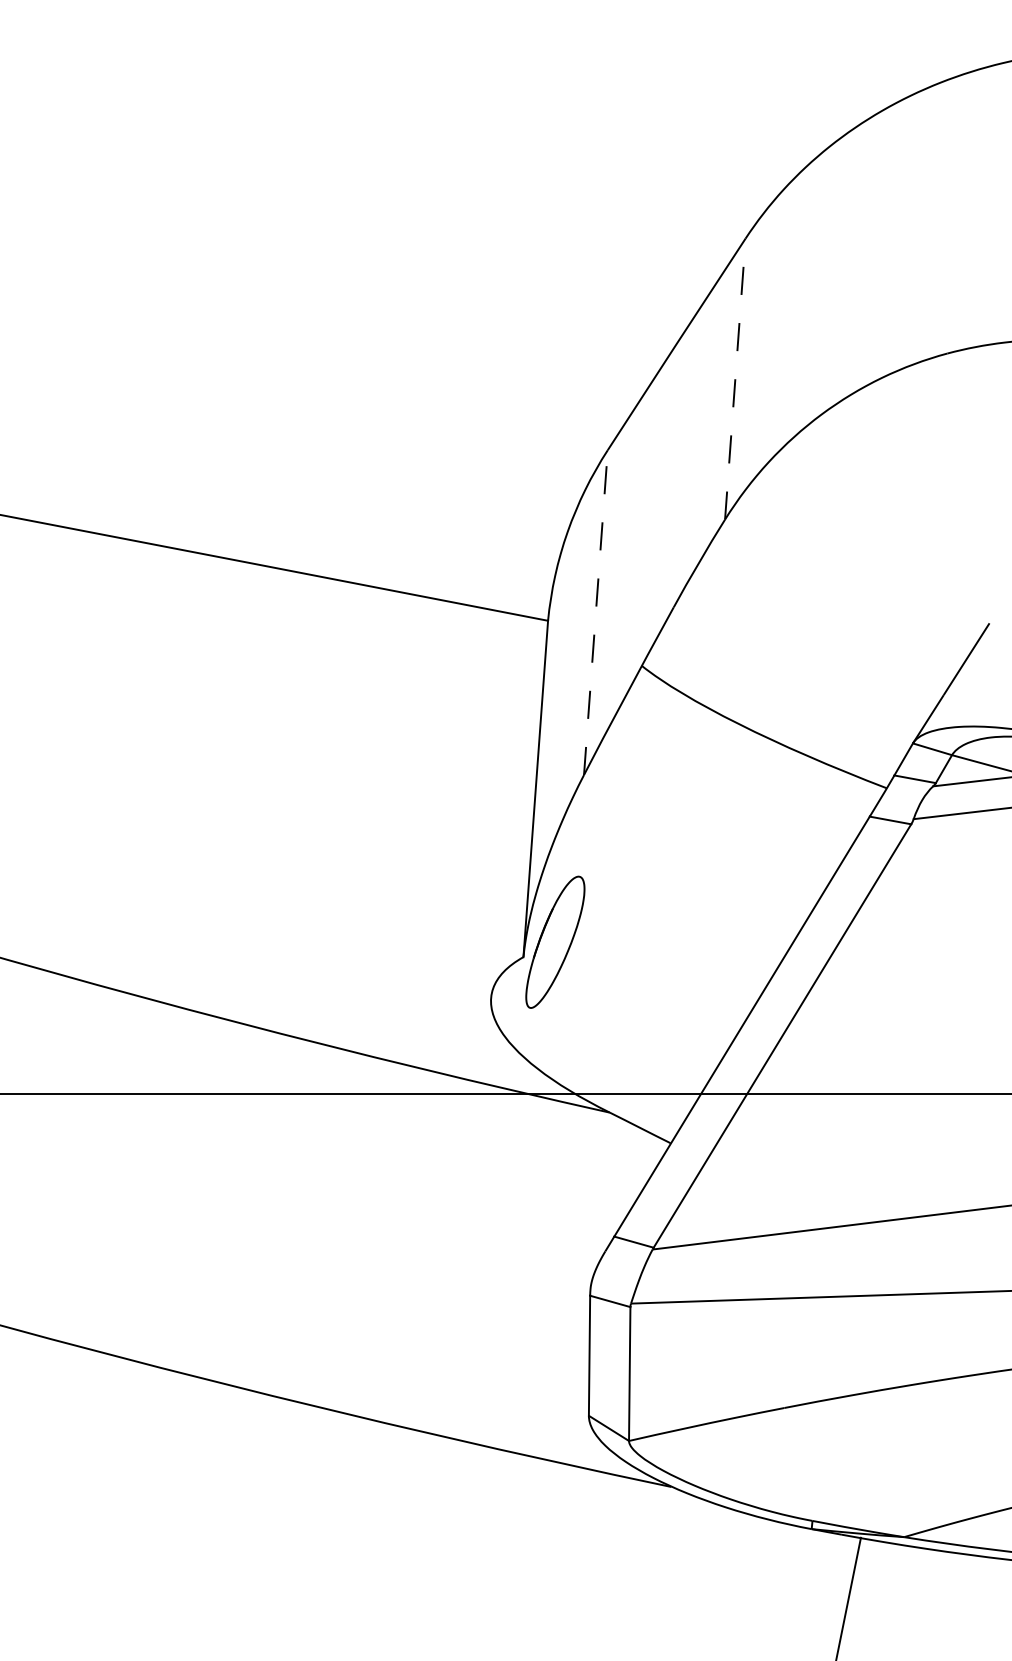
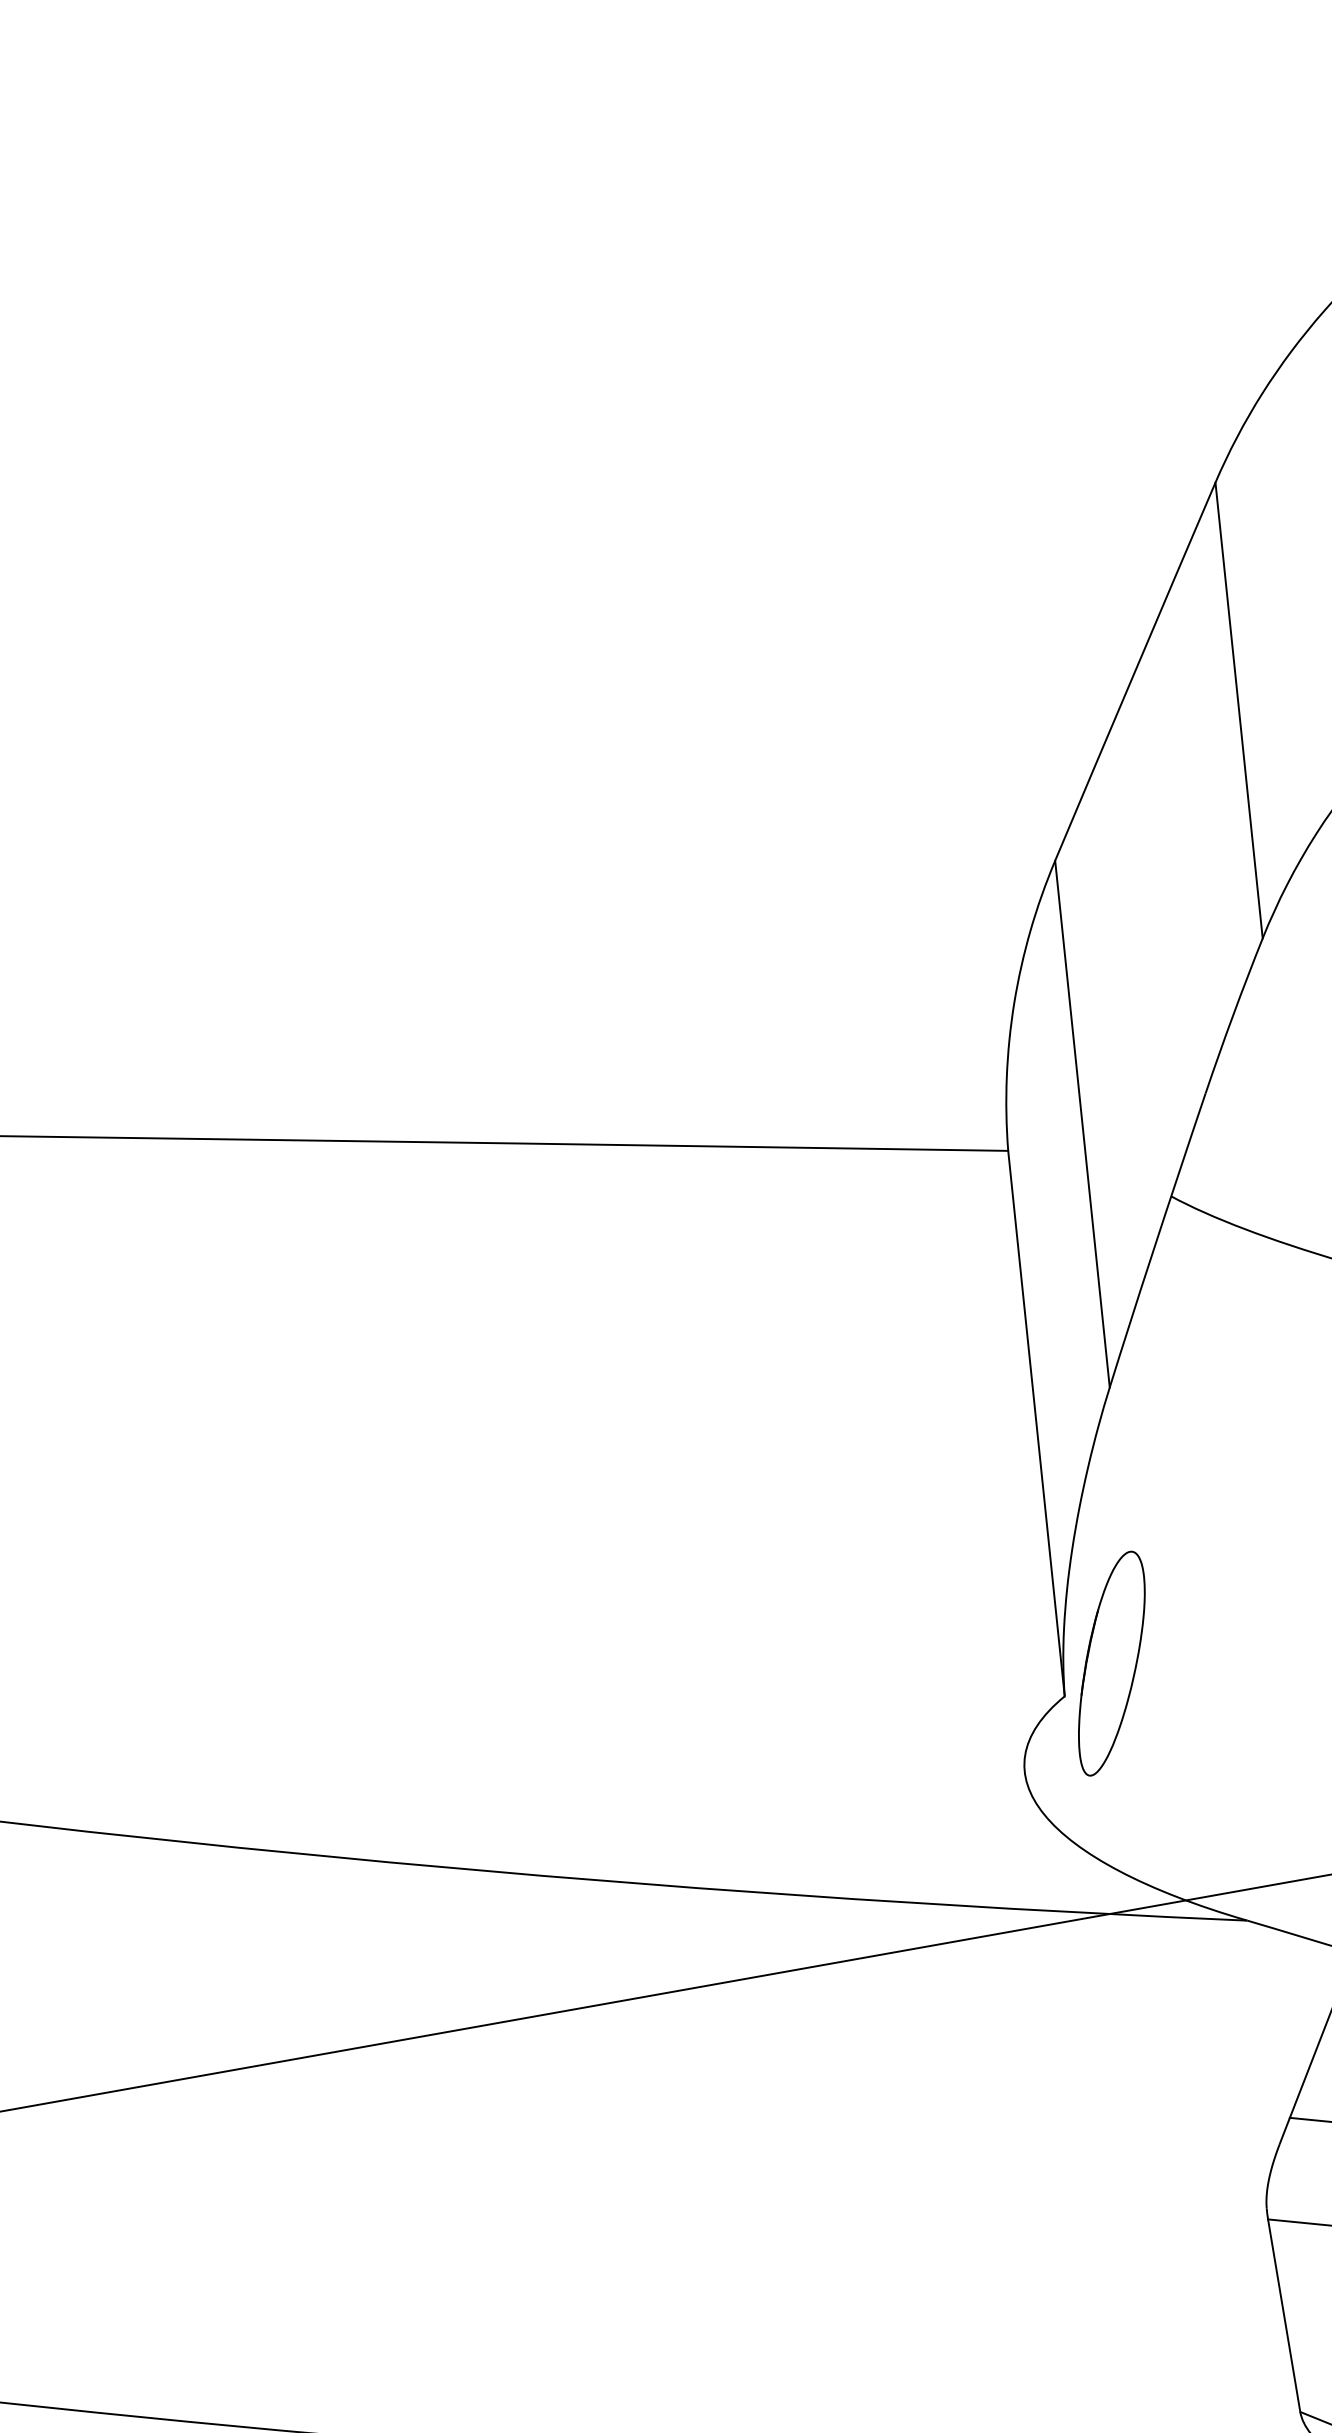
line: (735, 379) -> (1239, 711), dashed -> solid
line: (595, 612) -> (1081, 1124), dashed -> solid

